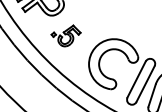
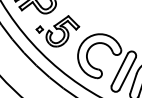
part: (65, 36) -> (57, 31), size x1.67

